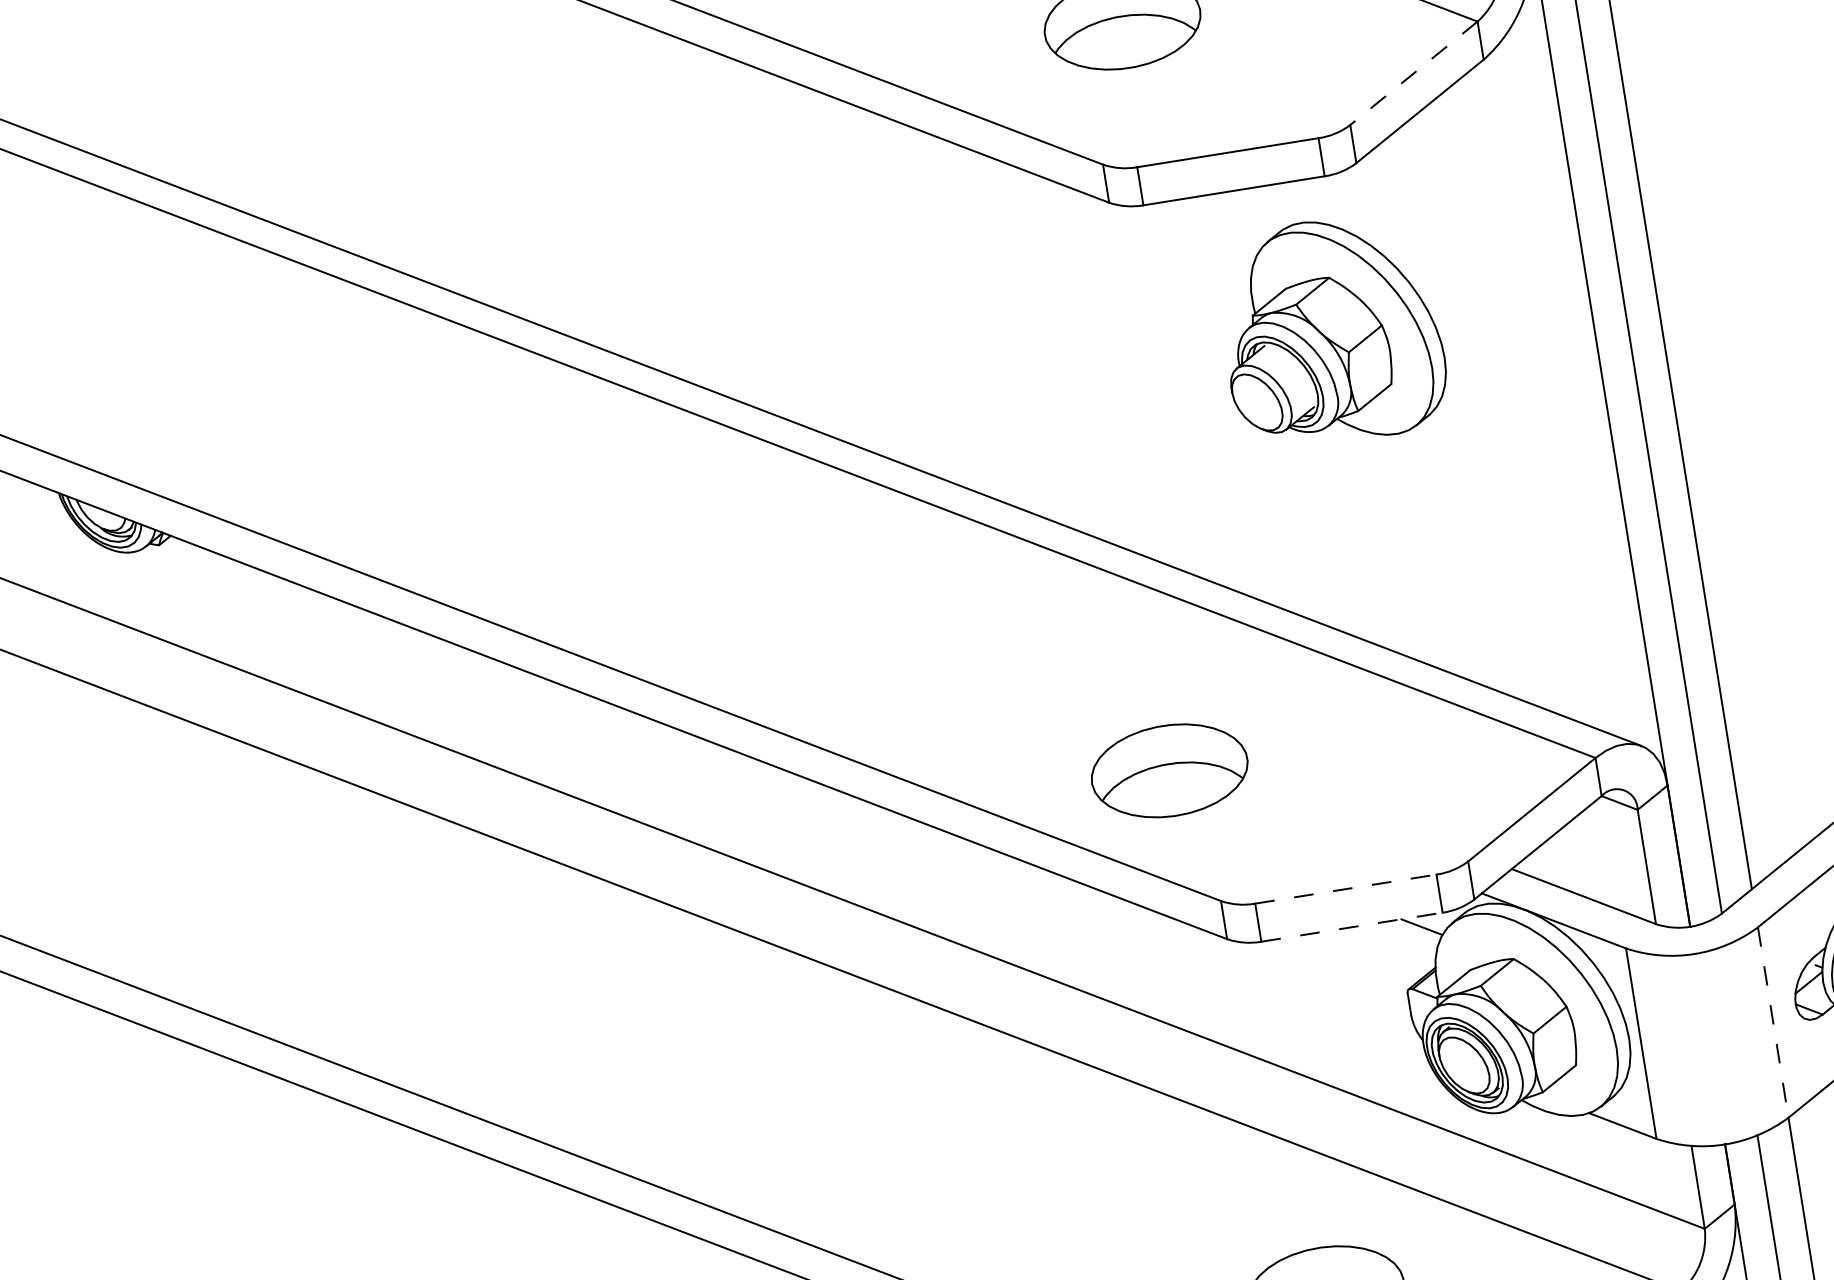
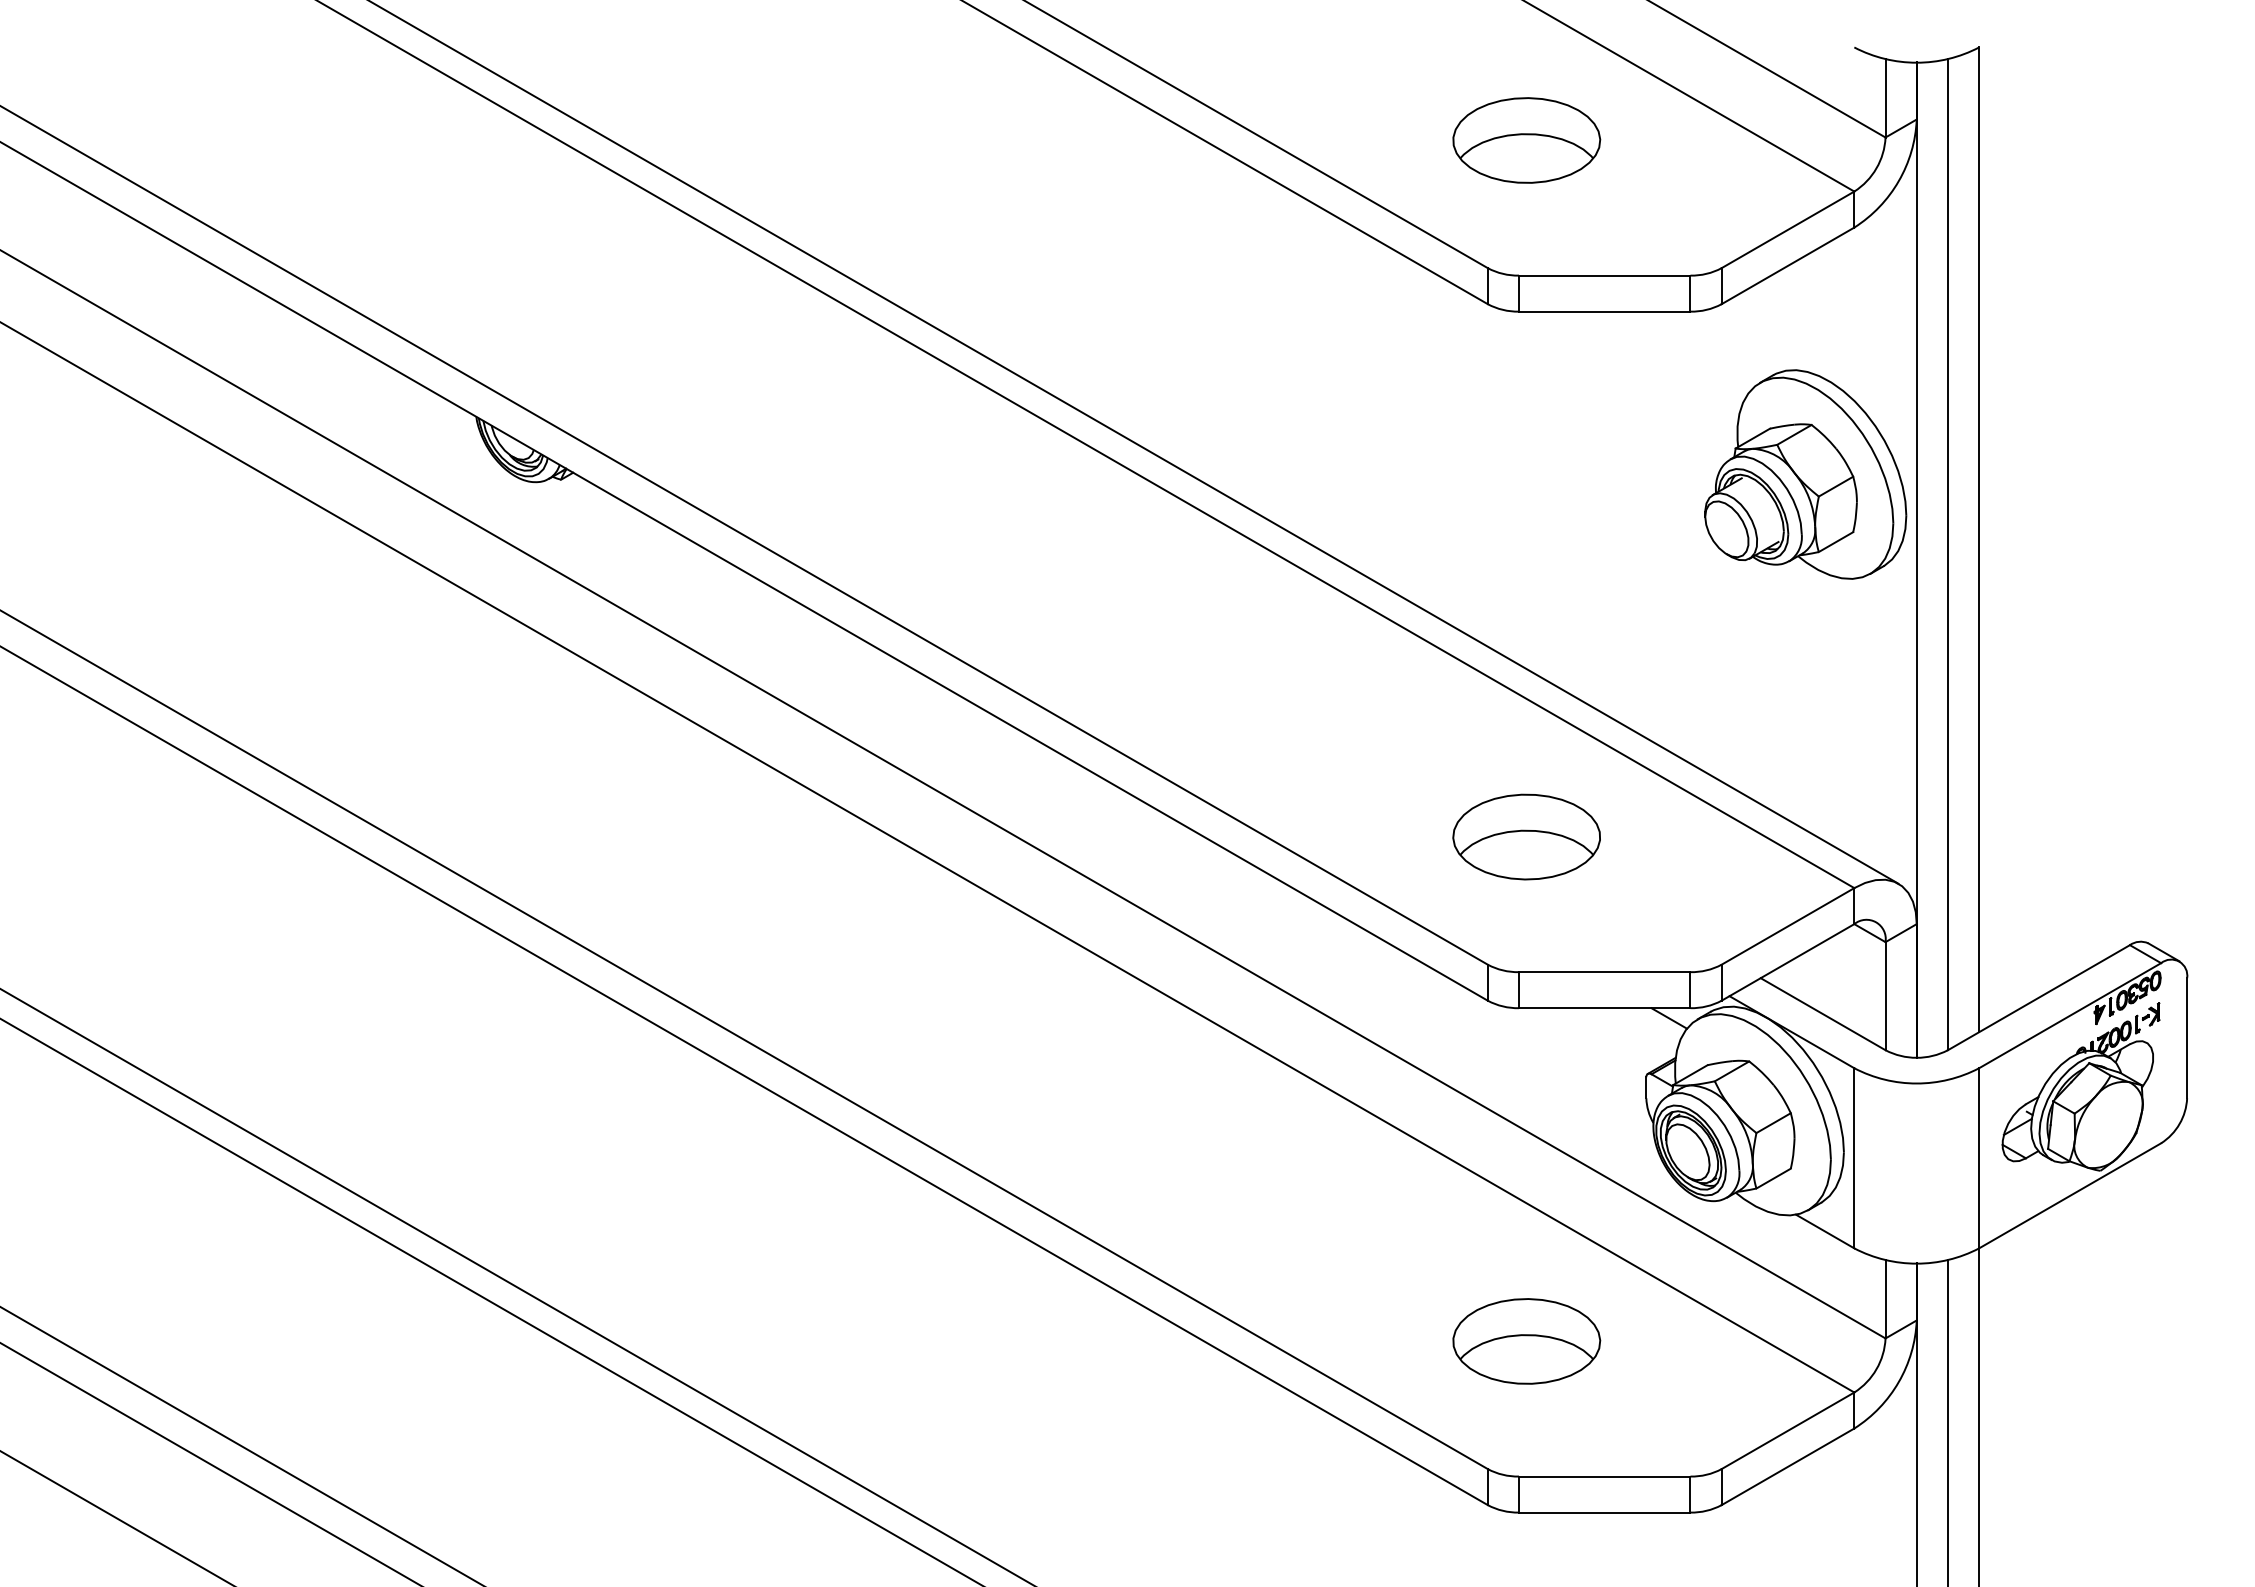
line: (1414, 72) -> (1788, 229), dashed -> solid
part: (1331, 331) -> (1805, 474), moved
part: (1169, 770) -> (1526, 836), moved
line: (1345, 889) -> (1604, 972), dashed -> solid
line: (1351, 927) -> (1604, 1008), dashed -> solid
line: (1773, 1022) -> (1979, 1158), dashed -> solid

